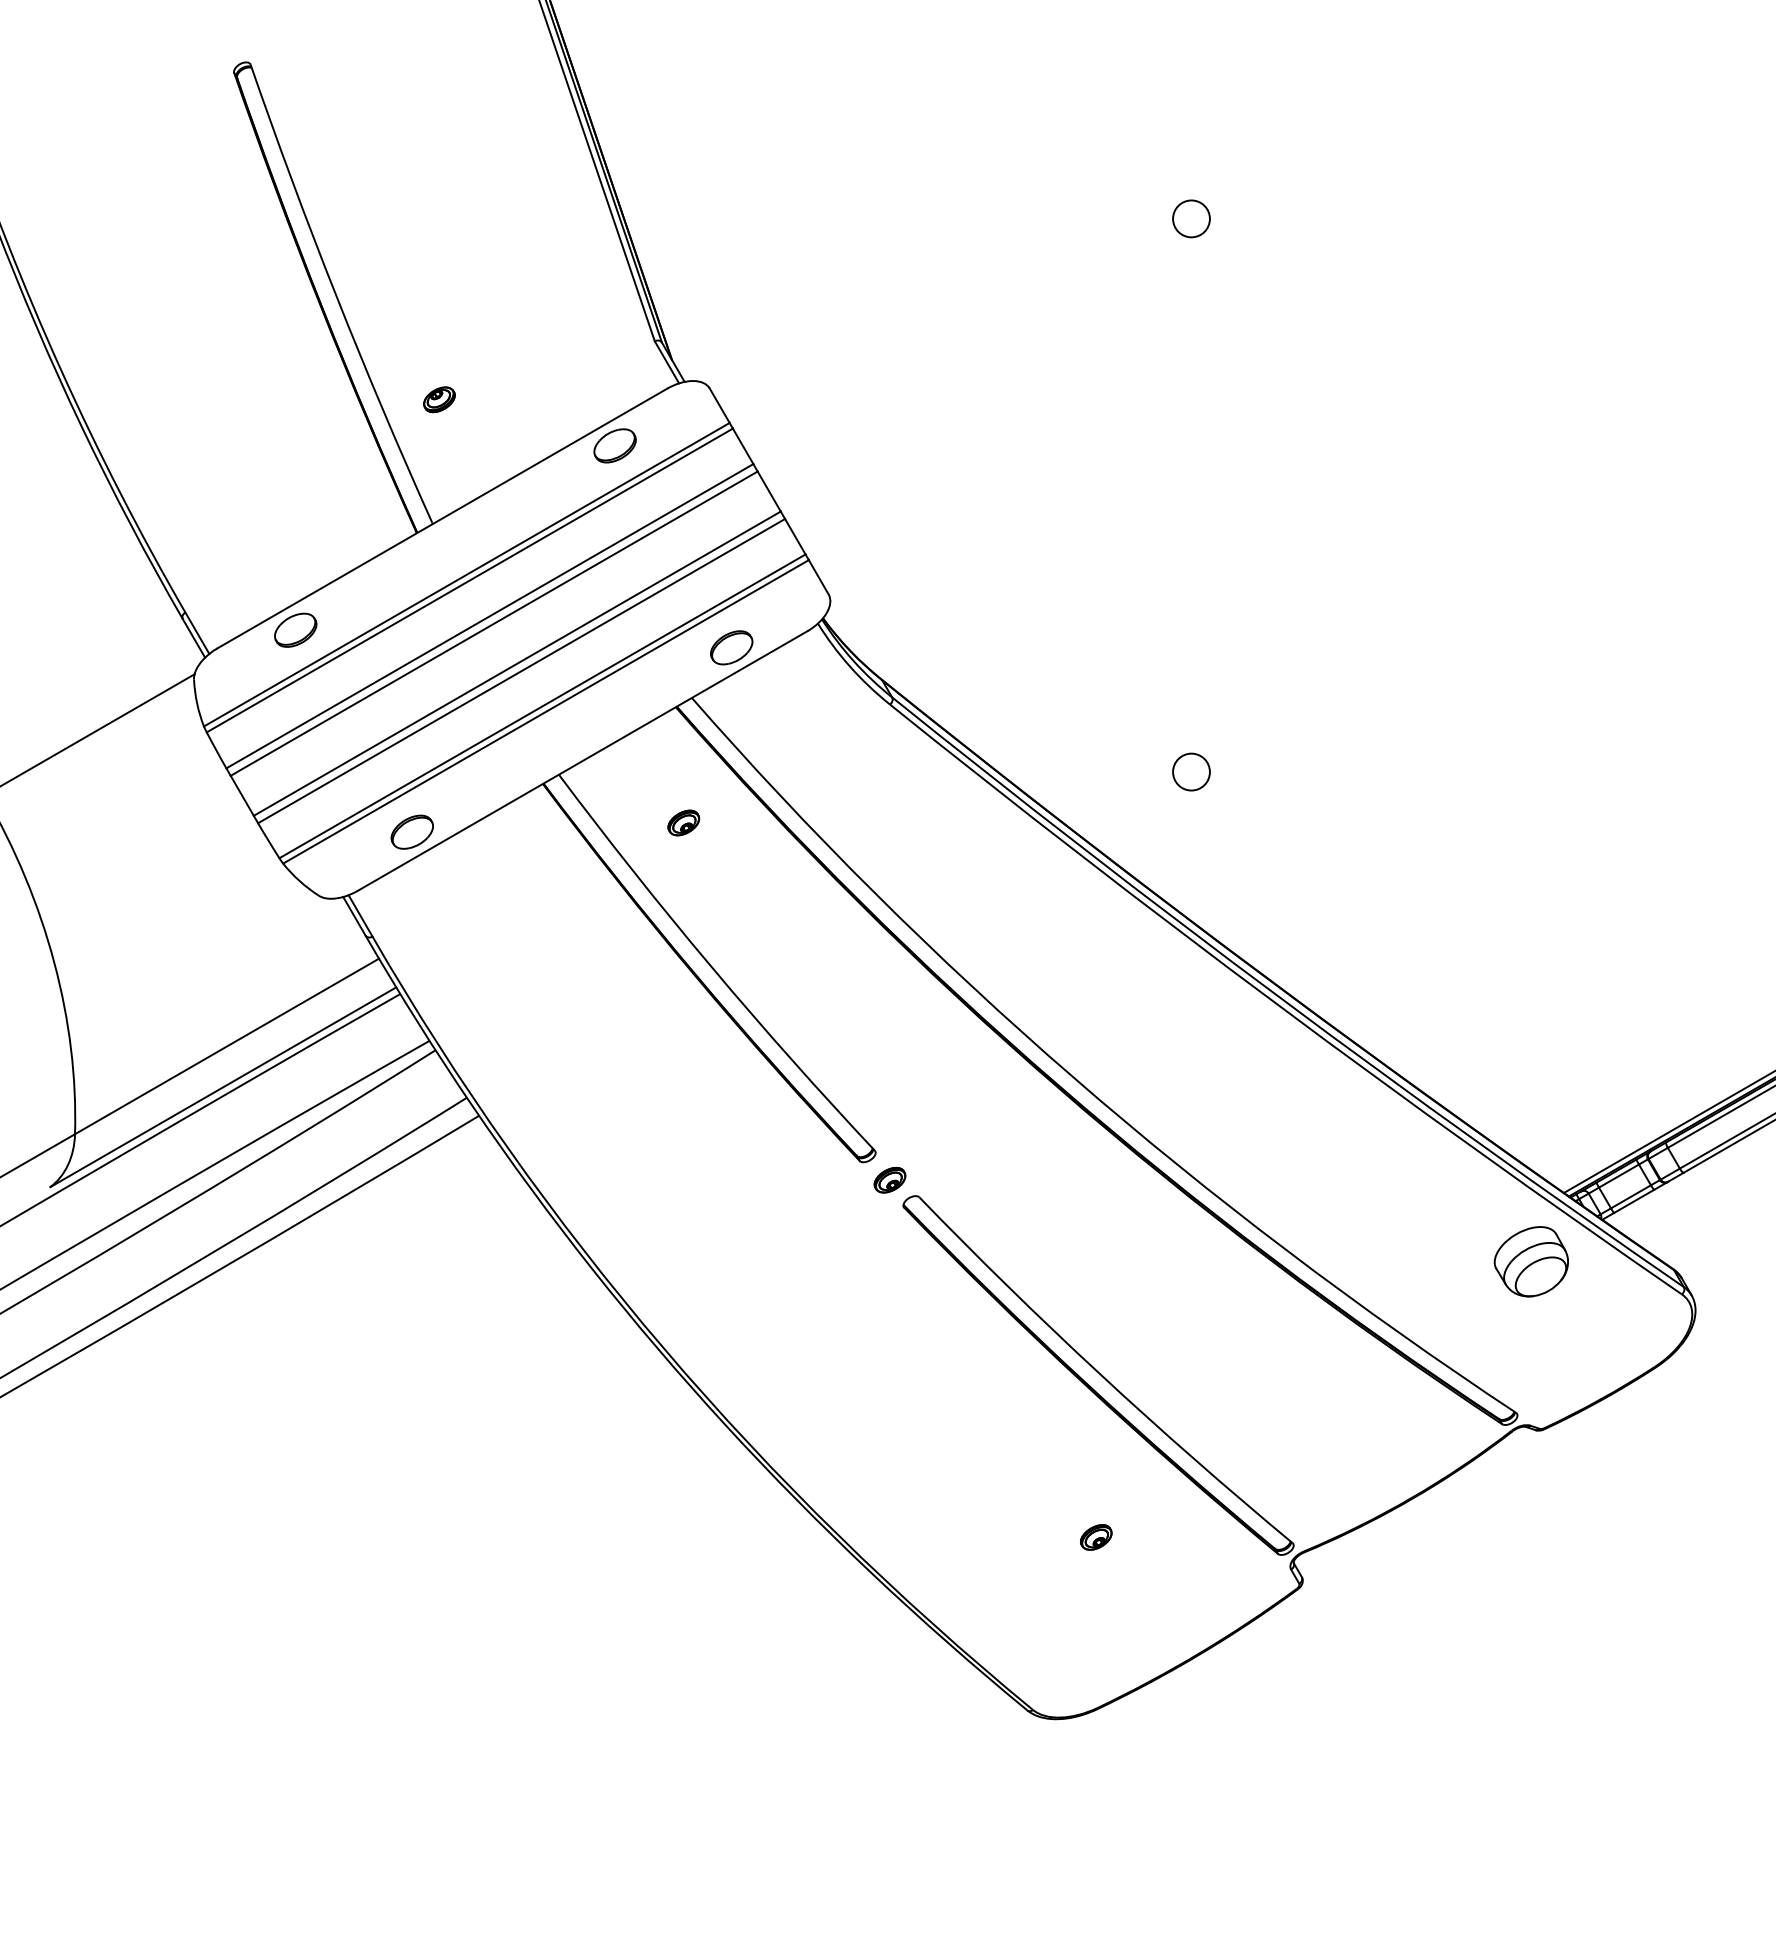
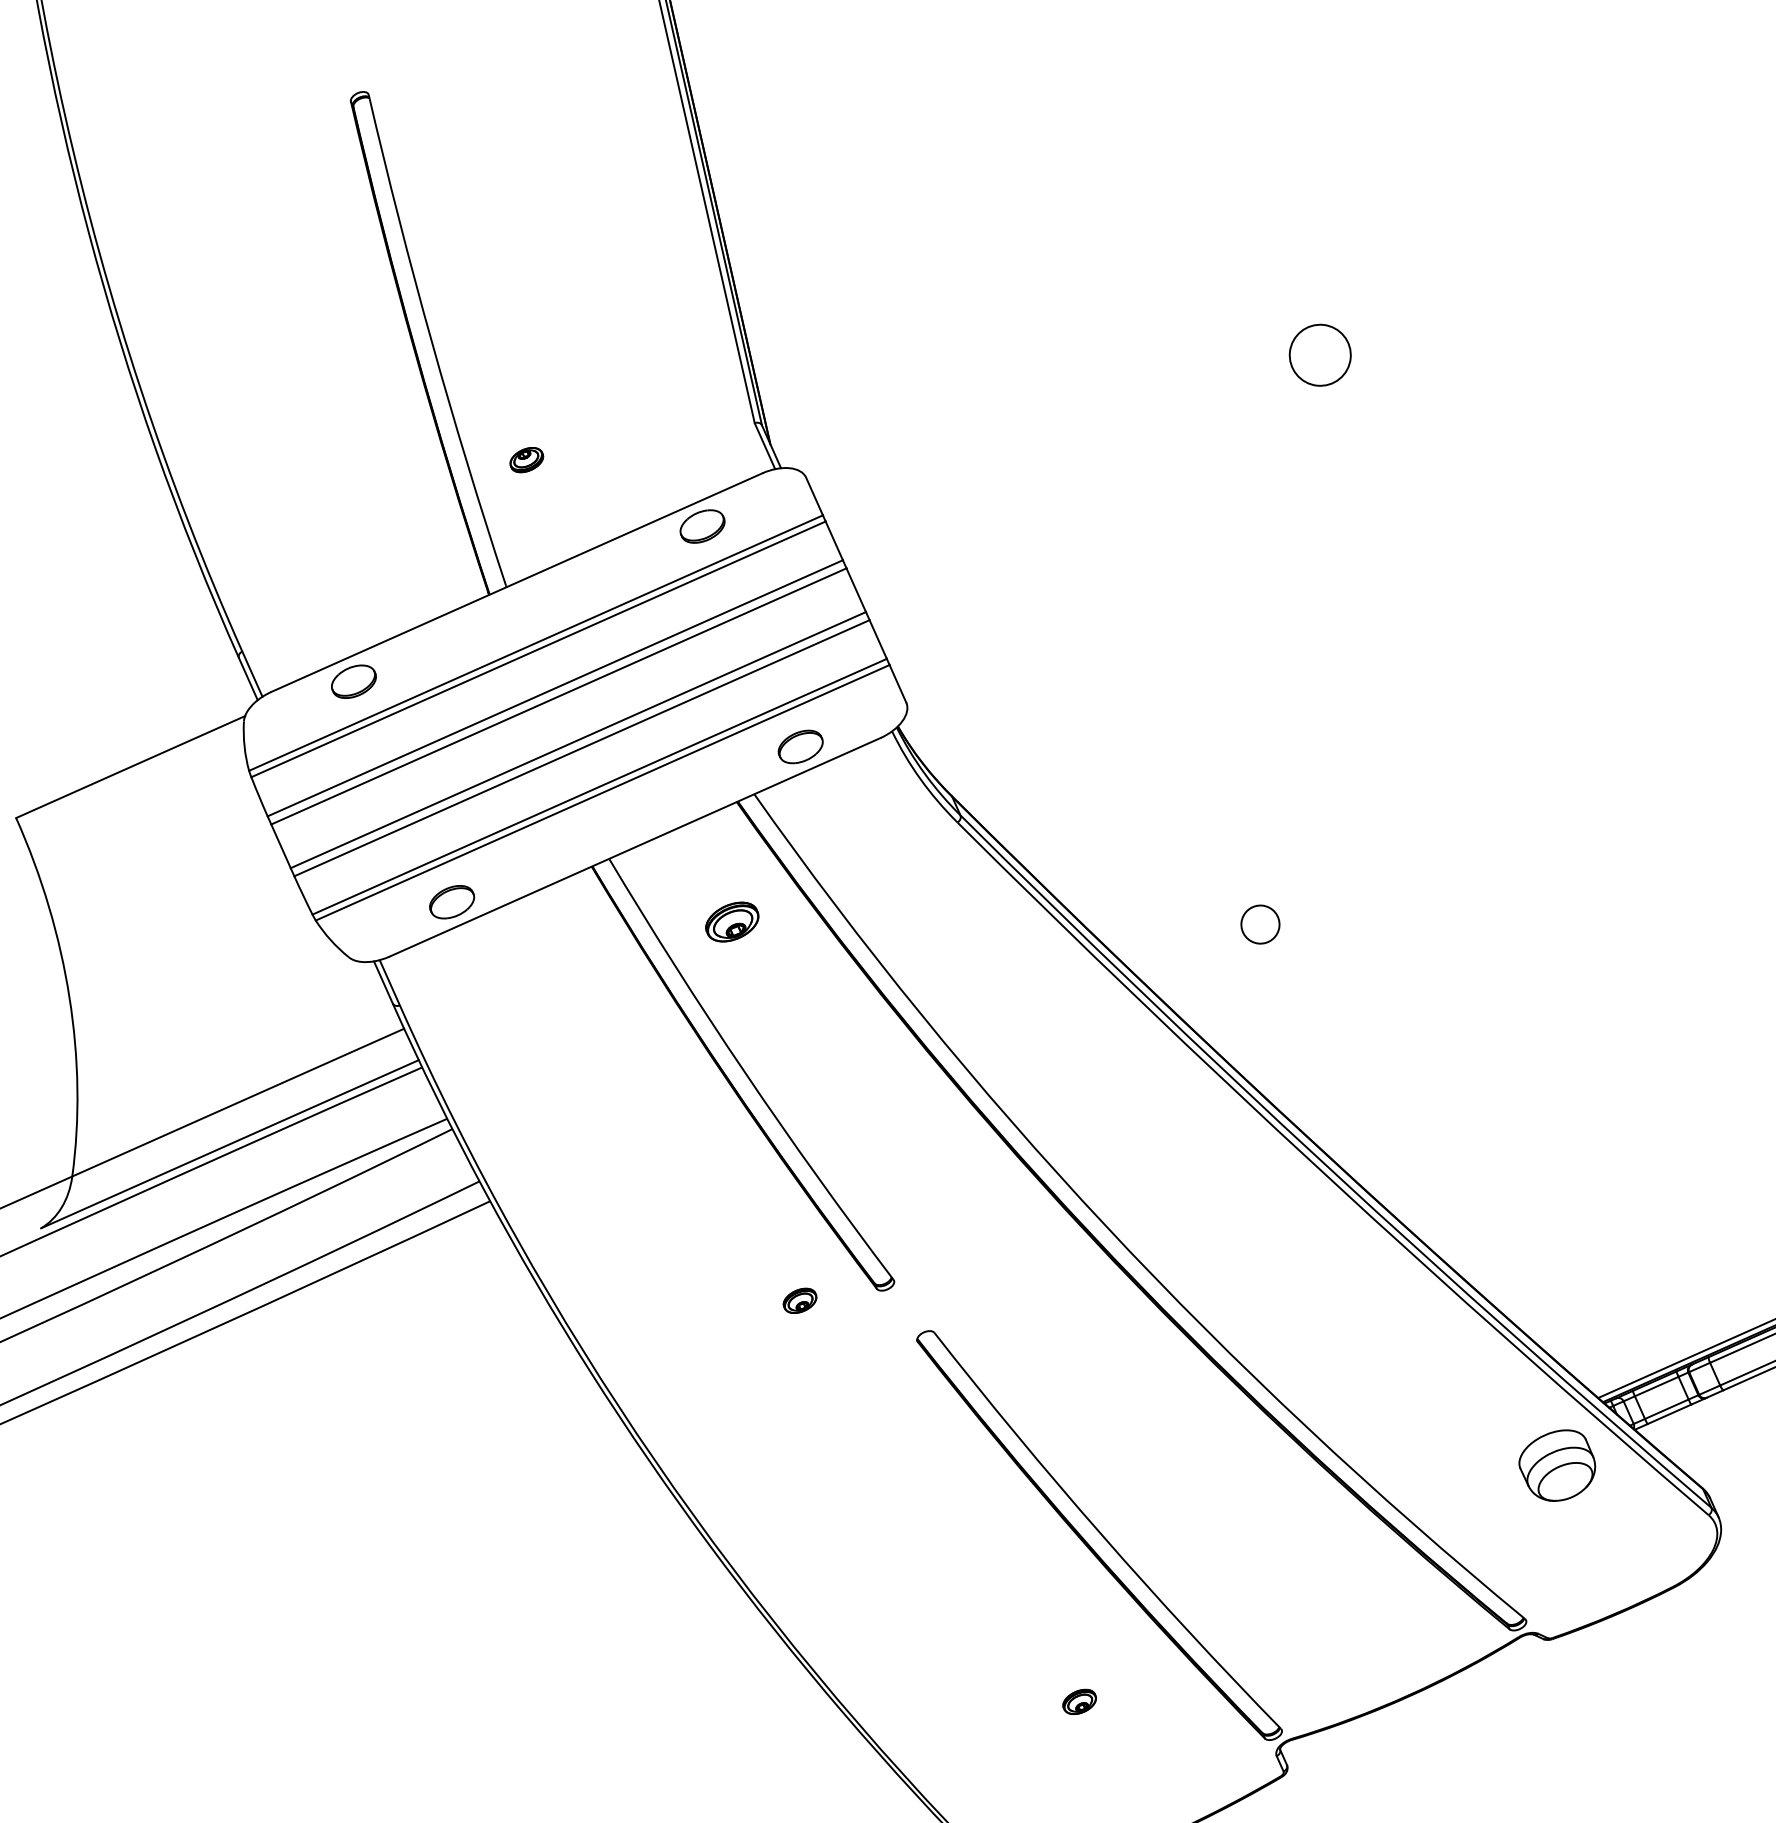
circle: (1191, 218) -> (1320, 354), size x1.6
part: (683, 822) -> (732, 921), size x1.6
part: (889, 1179) -> (799, 1300), moved

